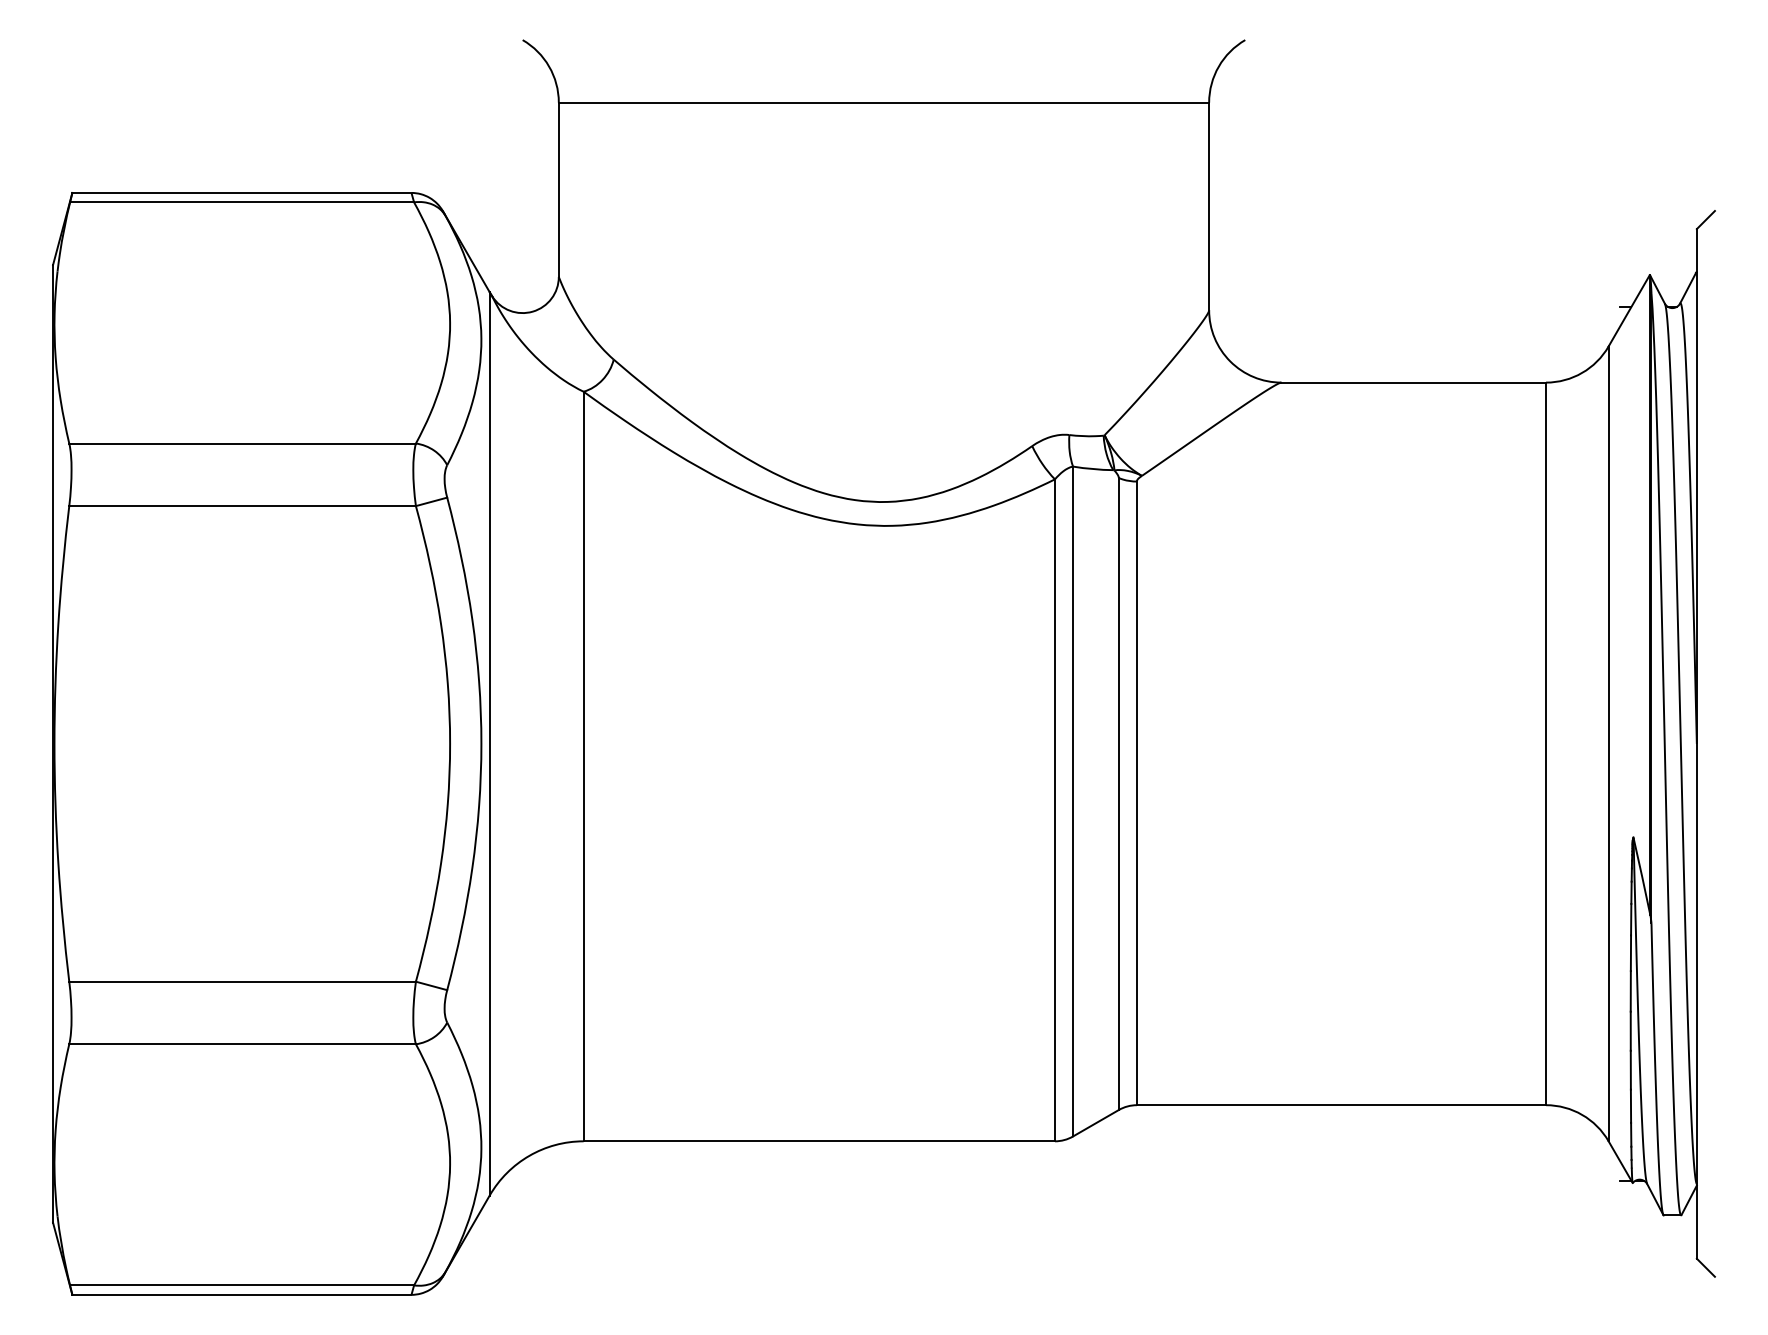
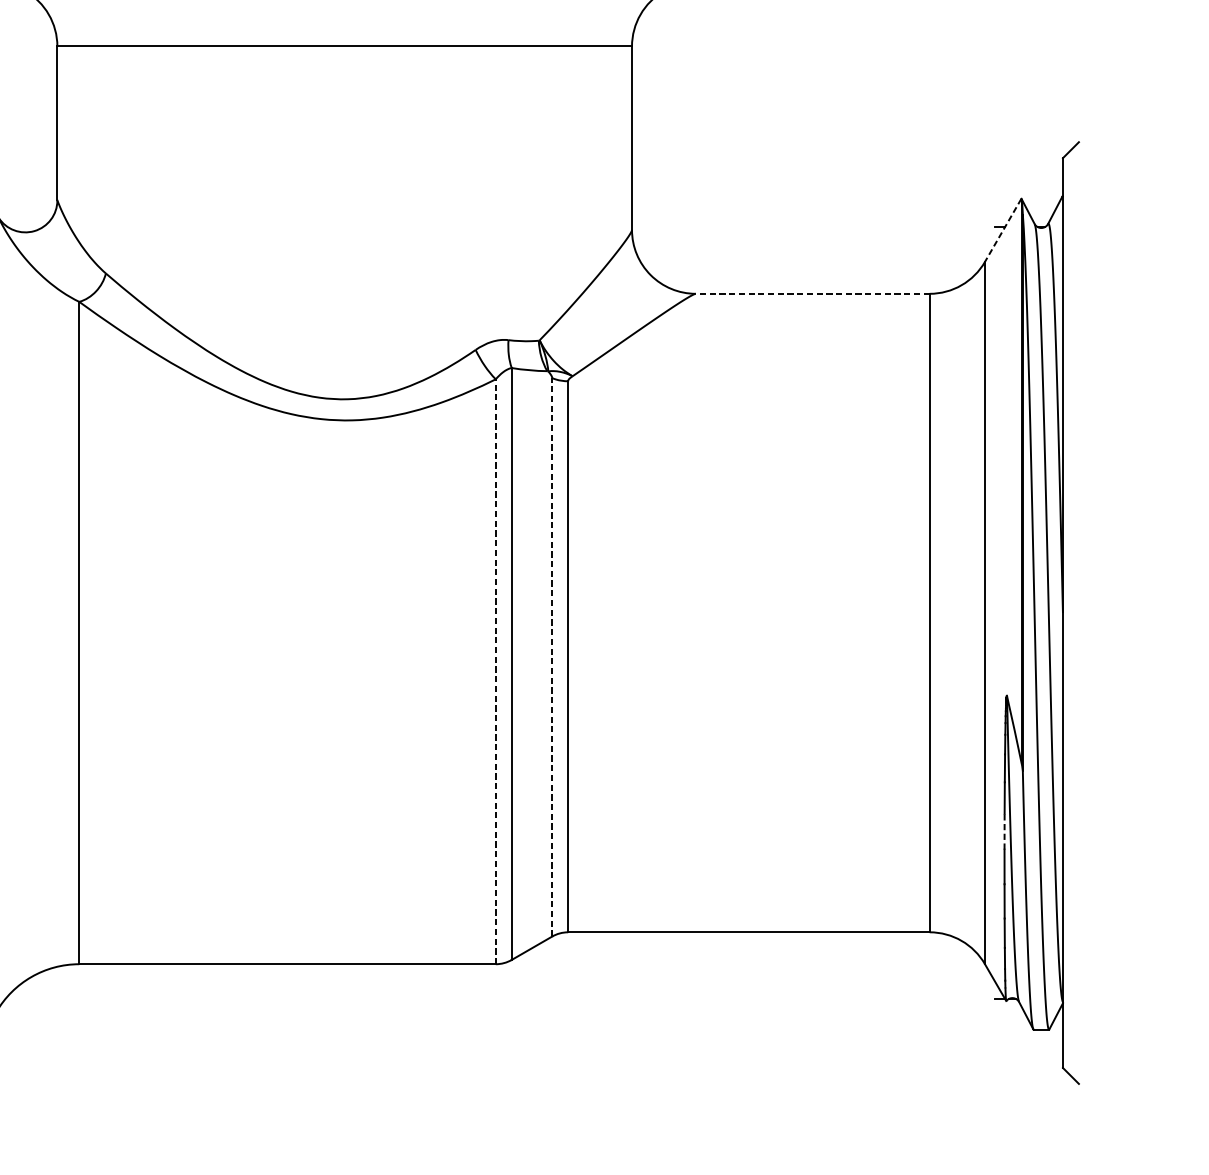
line: (1628, 311) -> (1002, 230), solid -> dashed
line: (1413, 382) -> (812, 293), solid -> dashed
line: (1118, 793) -> (551, 656), solid -> dashed
line: (1054, 810) -> (495, 671), solid -> dashed
line: (1630, 990) -> (1004, 830), solid -> dashed

